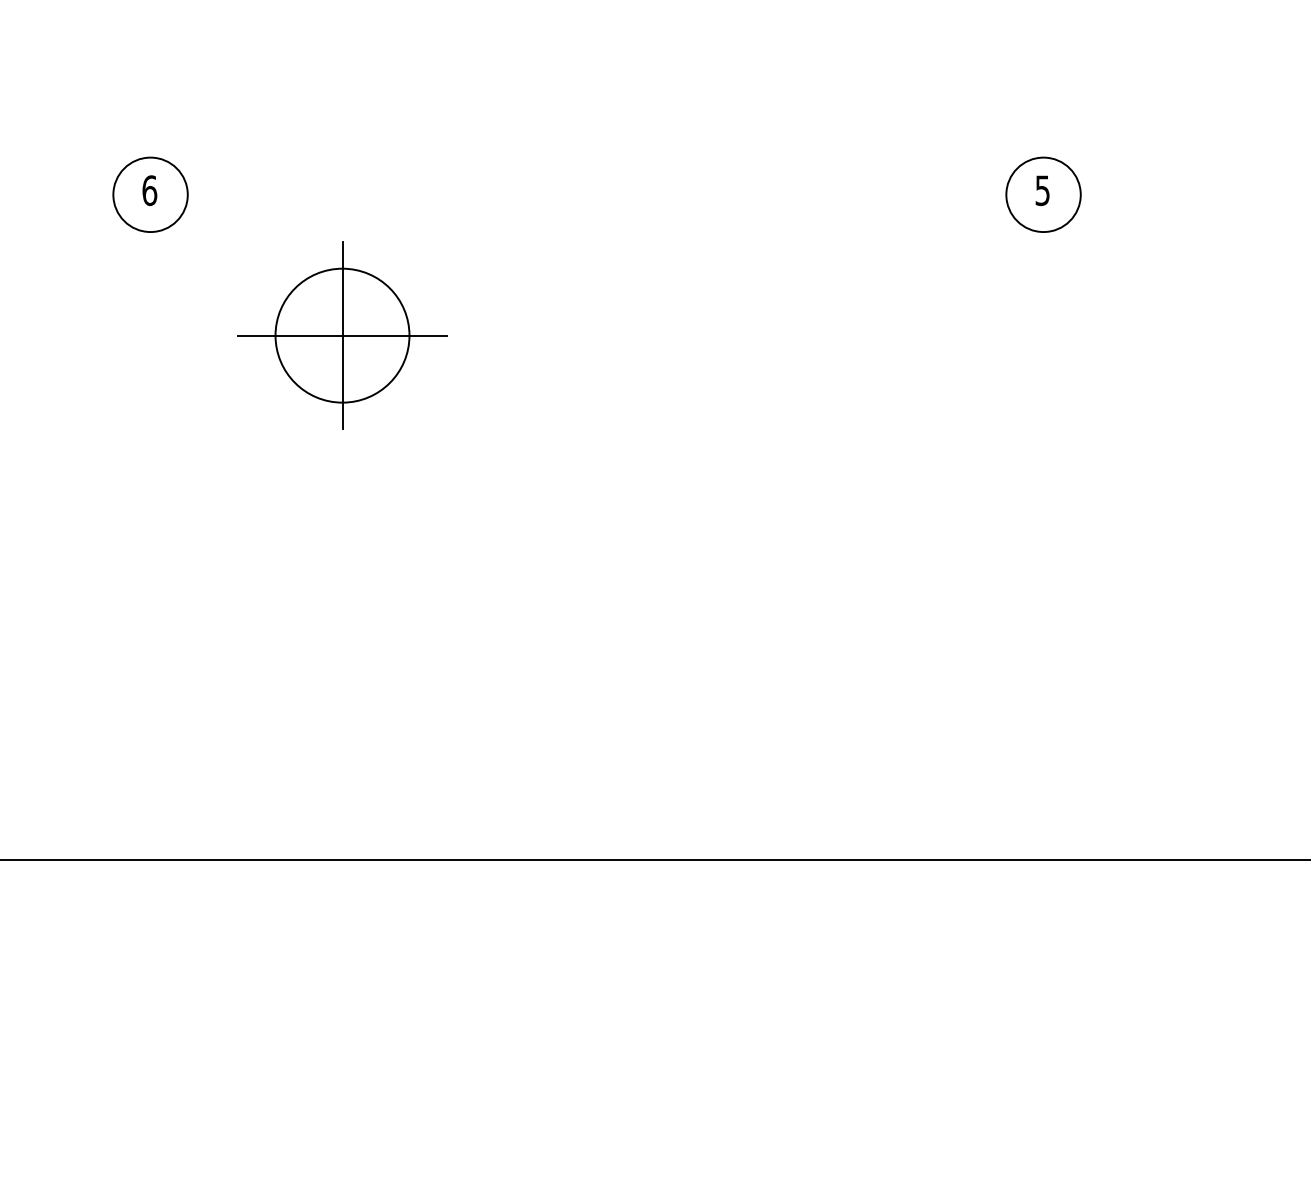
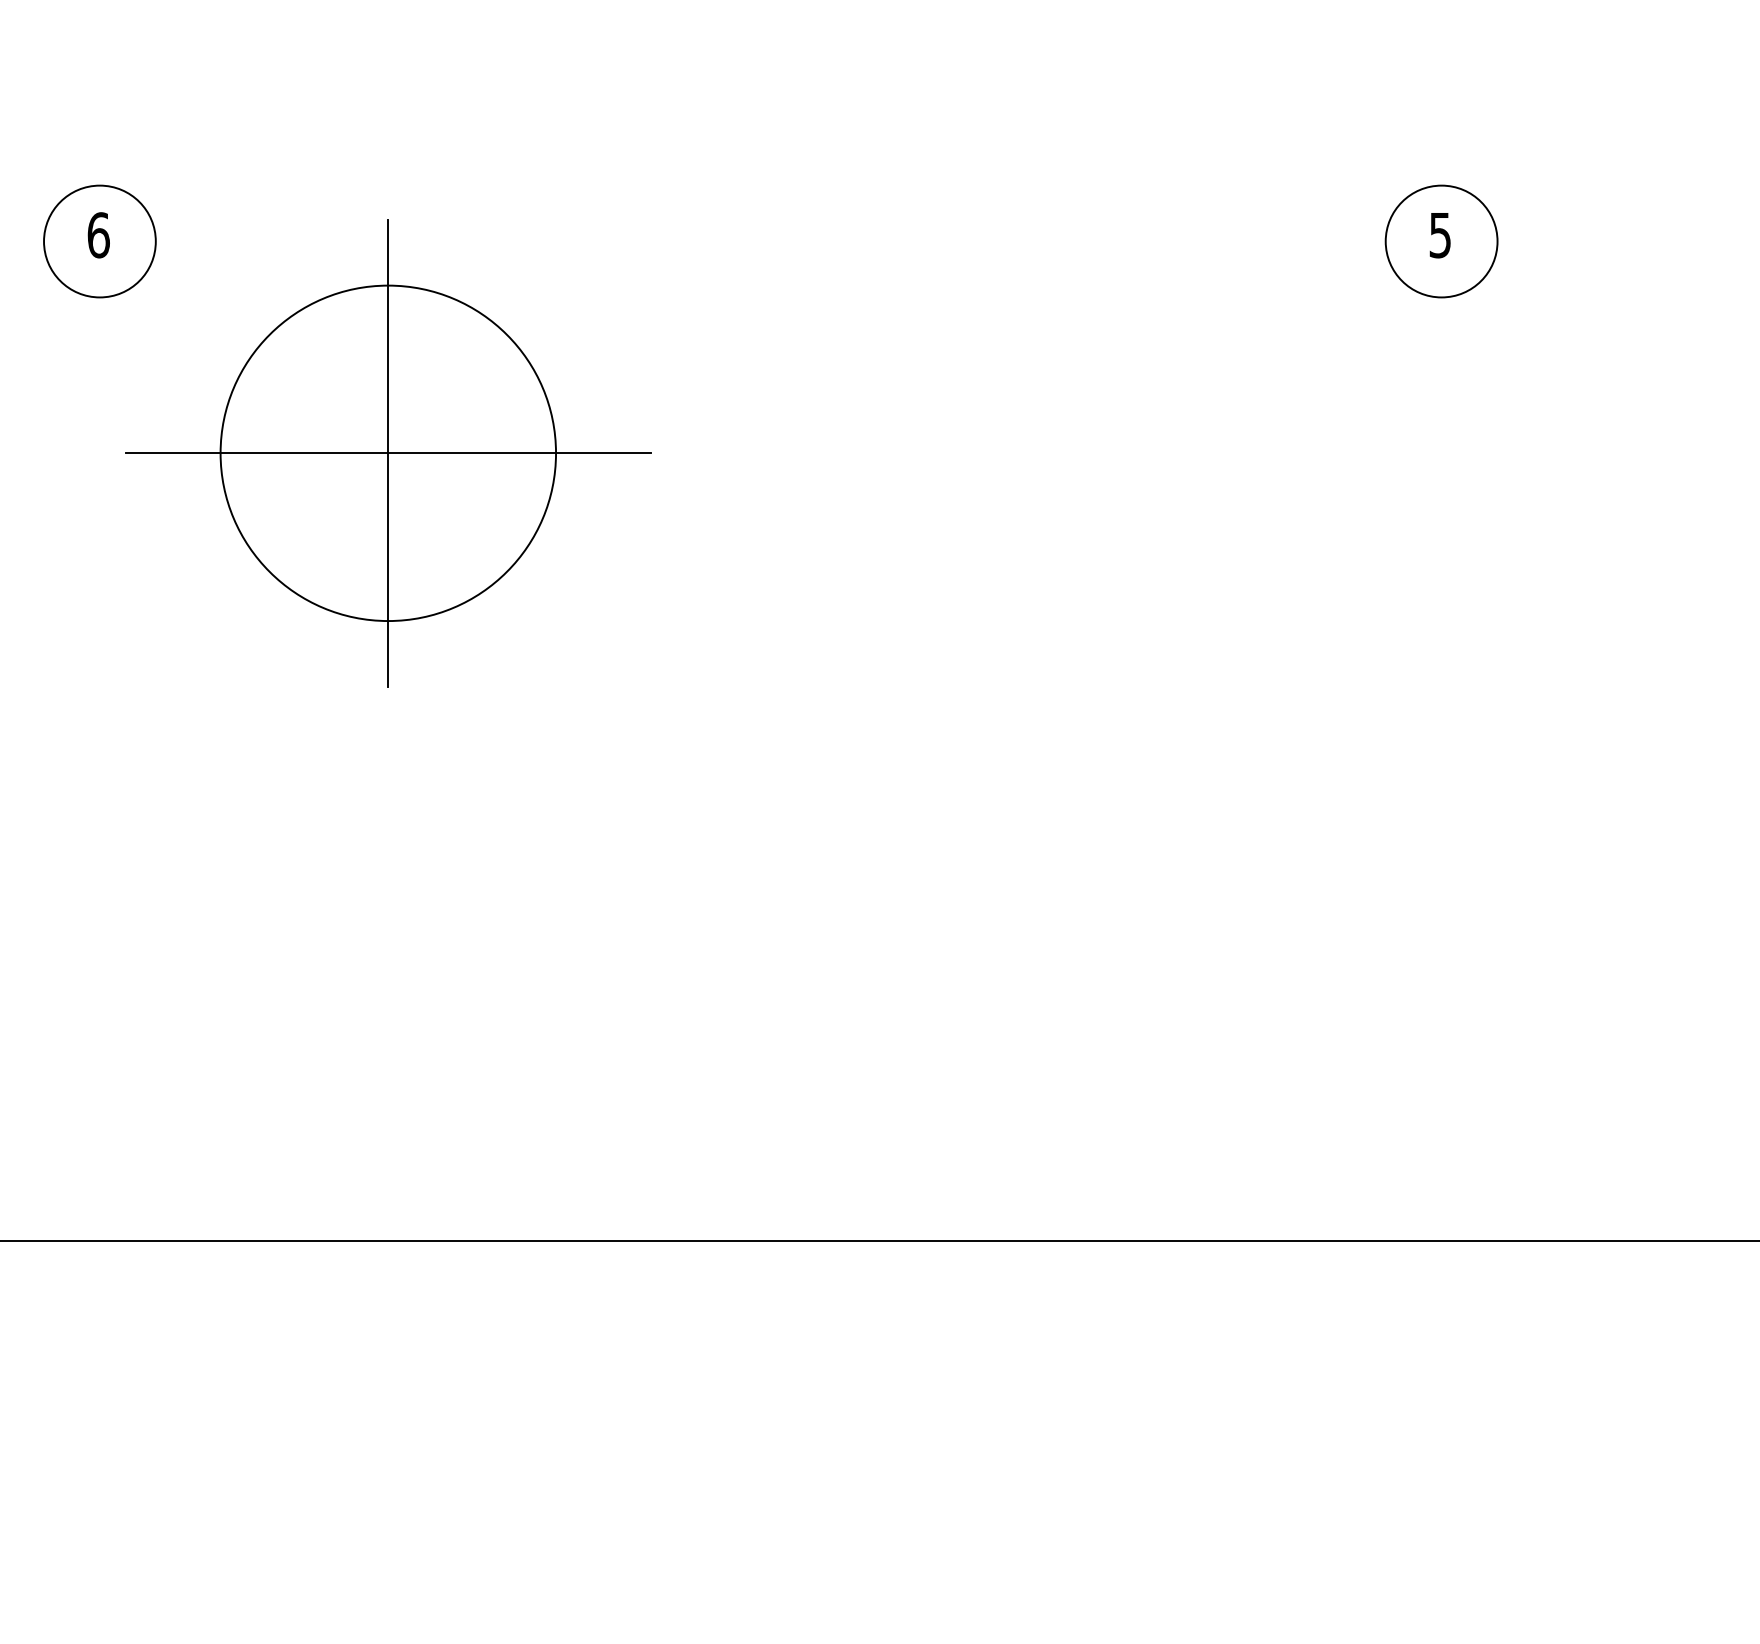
part: (342, 335) -> (388, 452), size x1.67

